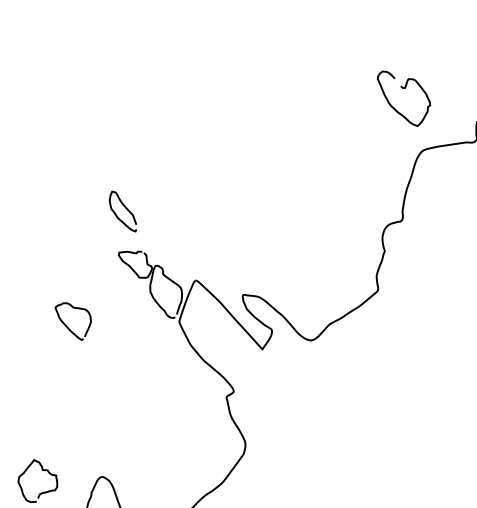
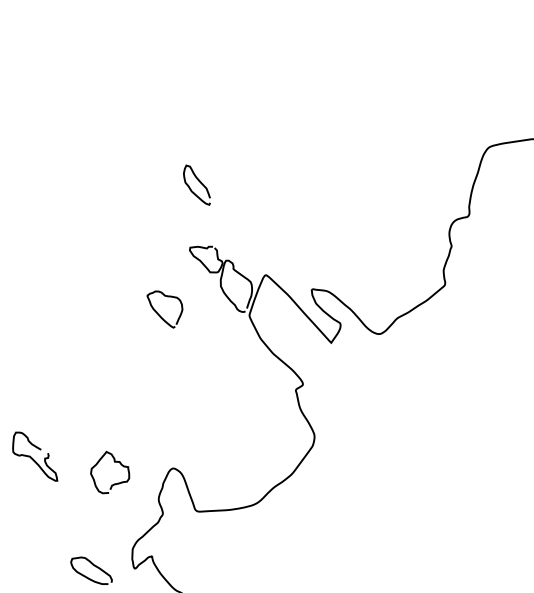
curve: (403, 88) -> (470, 86), removed
curve: (124, 207) -> (198, 181), moved
curve: (67, 326) -> (159, 314), moved

